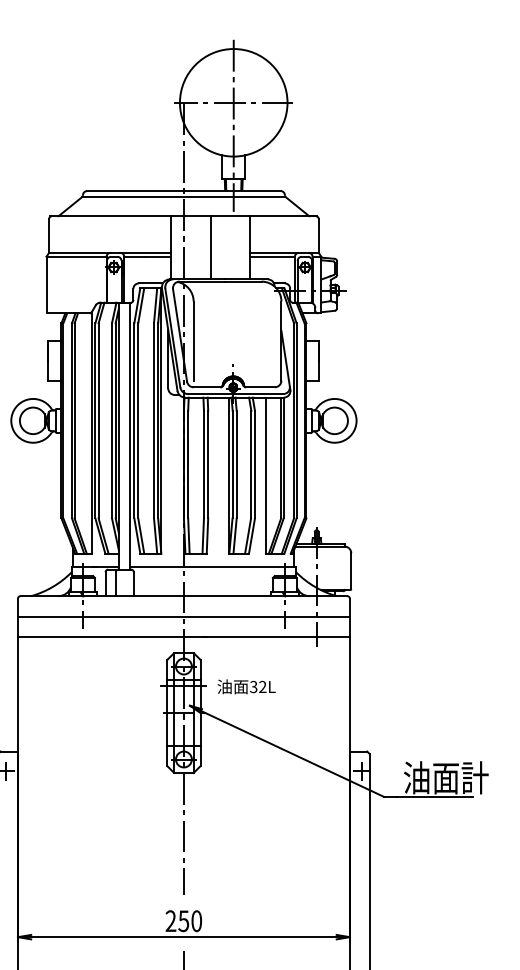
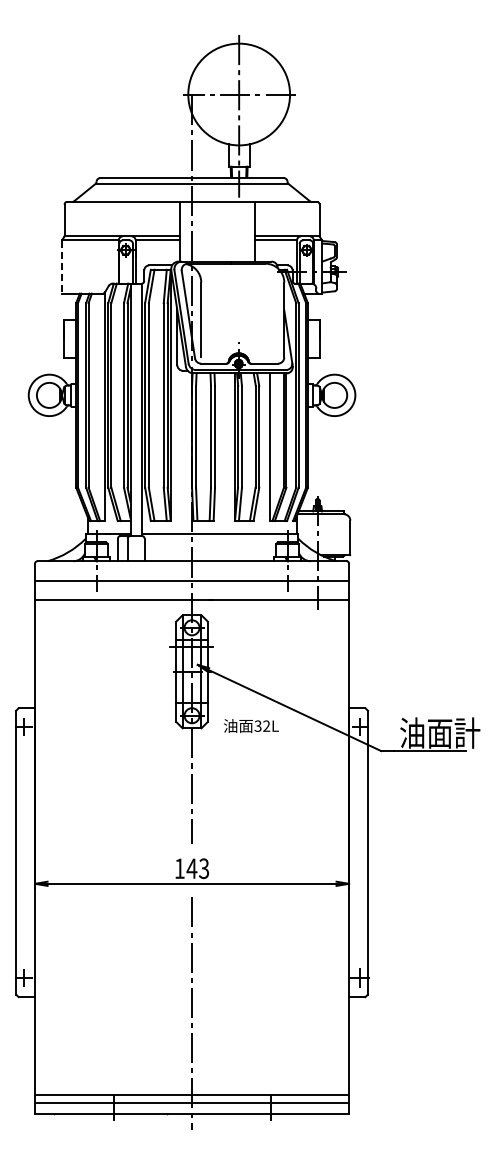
line: (210, 247) -> (217, 231), removed
line: (46, 285) -> (62, 267), solid -> dashed
text: (246, 686) -> (251, 725), moved
text: (183, 920) -> (191, 868), 250 -> 143

